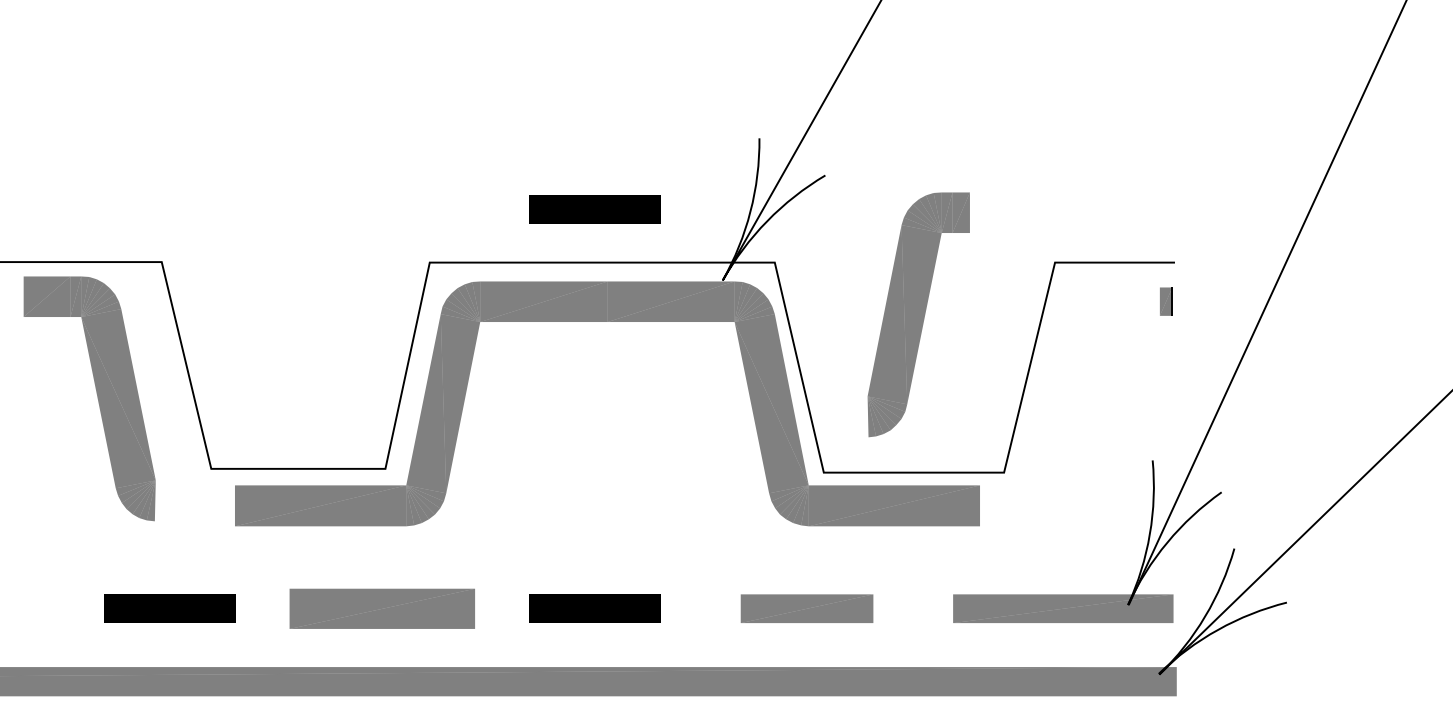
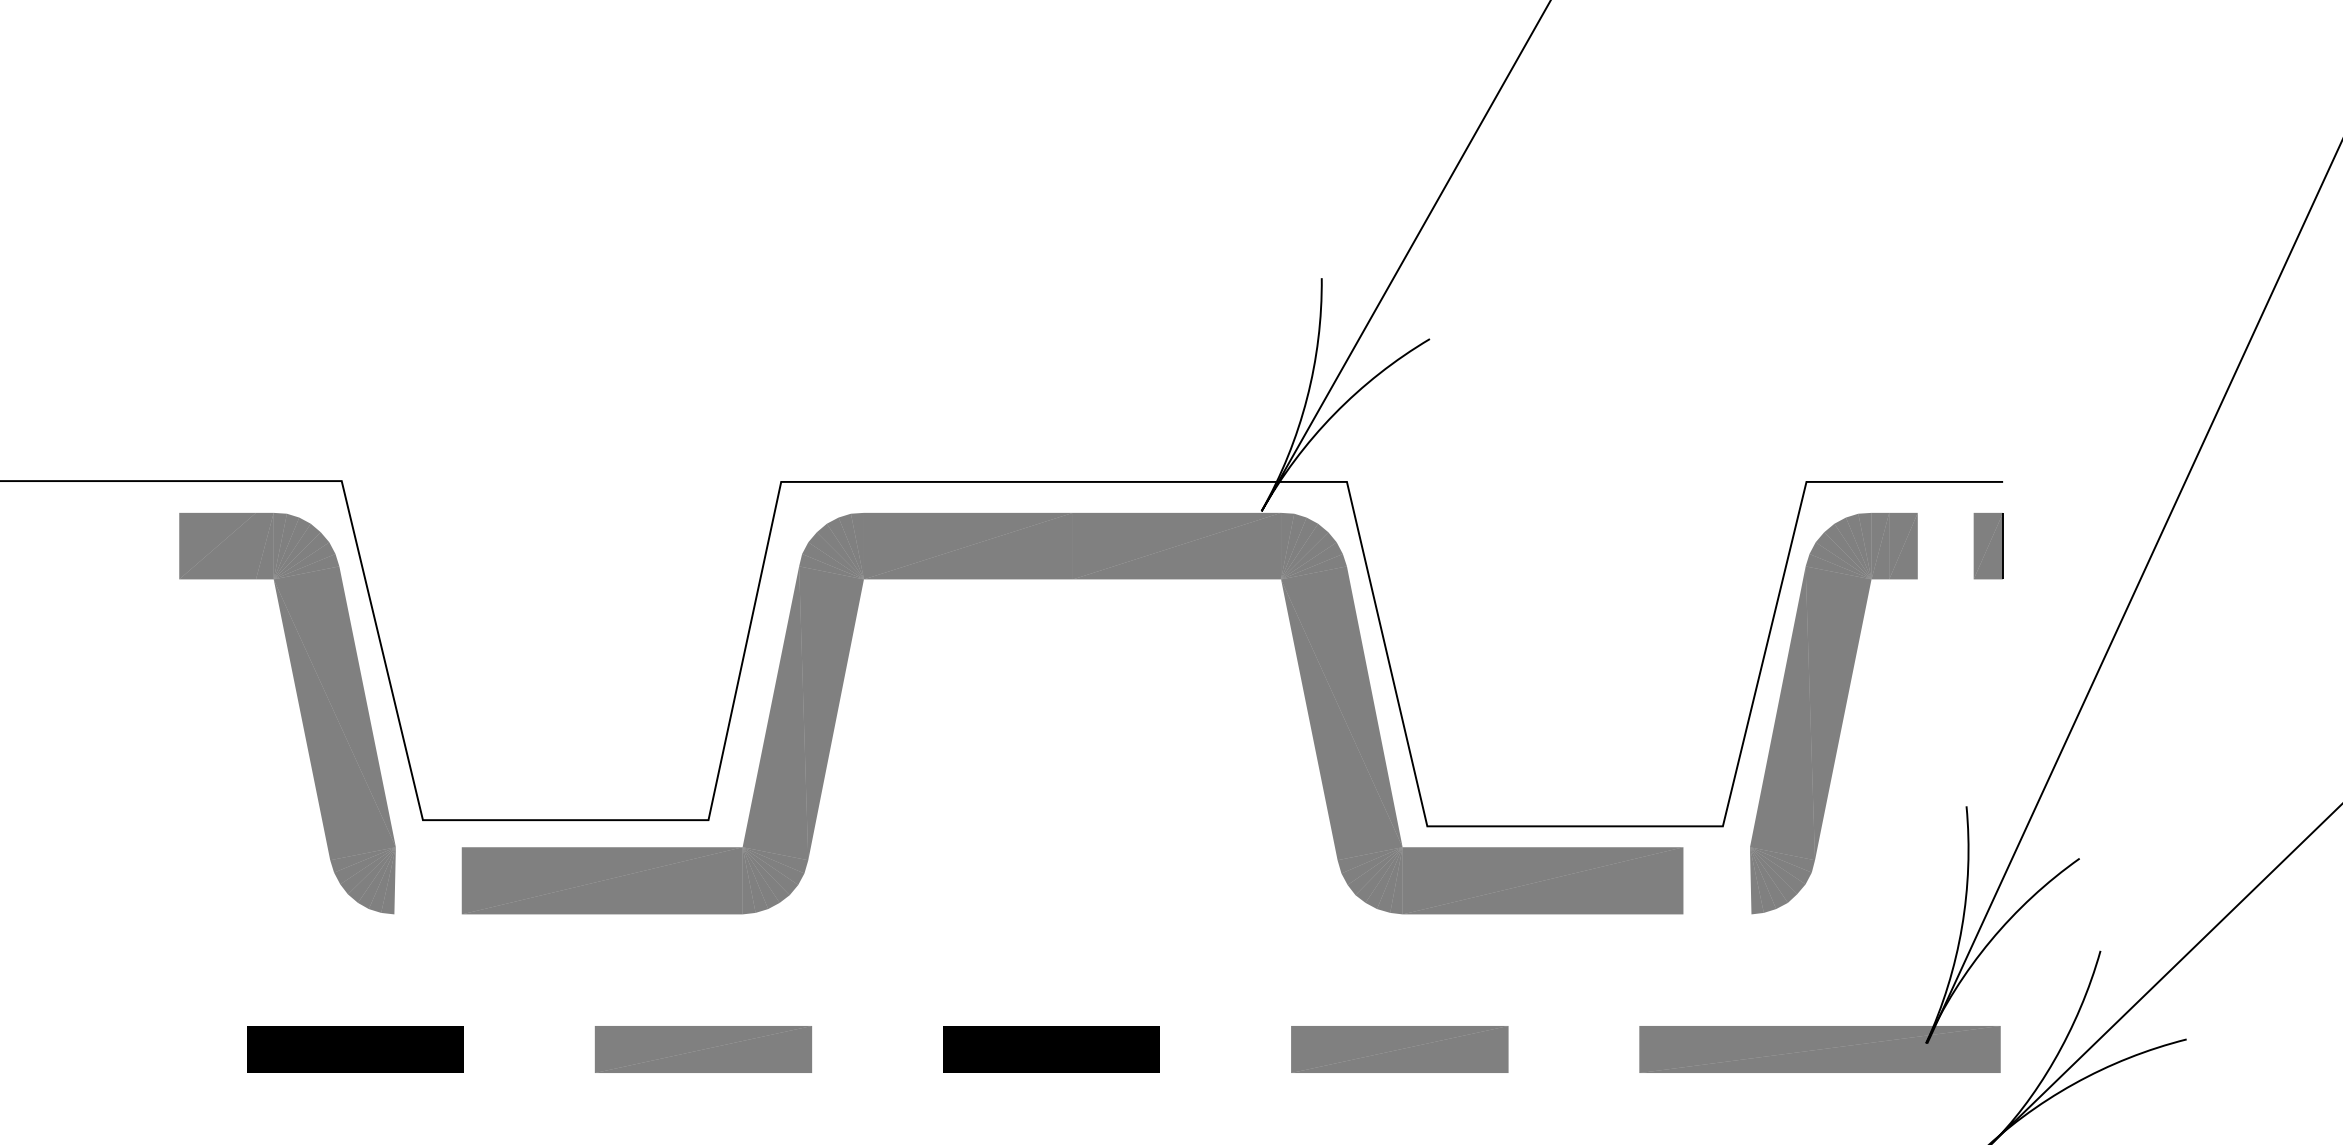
line: (594, 209) -> (1051, 394), removed
part: (1166, 301) -> (1989, 545), size x1.43
part: (918, 314) -> (1833, 712), moved
part: (97, 398) -> (300, 712), moved
part: (382, 608) -> (703, 1049), size x0.71

